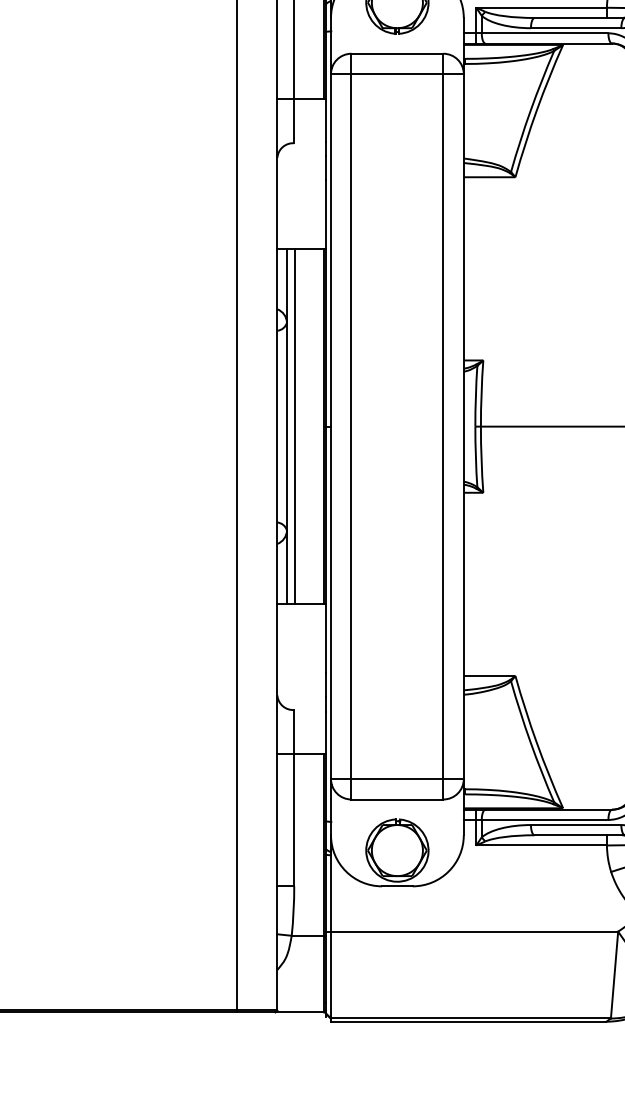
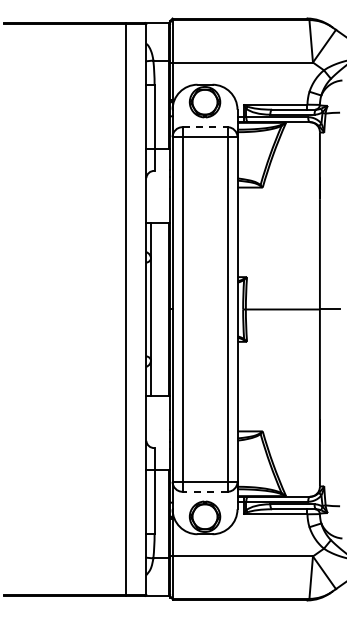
line: (398, 54) -> (205, 127), solid -> dashed
line: (294, 426) -> (154, 309), removed
line: (396, 798) -> (204, 491), solid -> dashed

